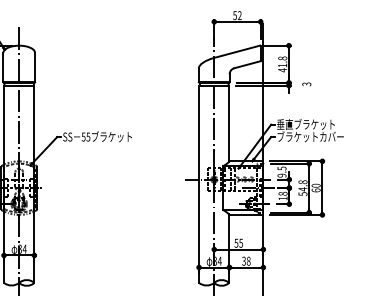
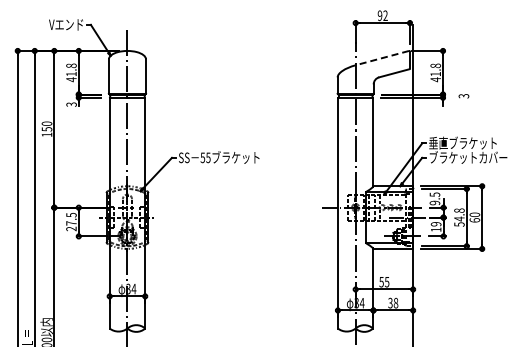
text: (234, 15) -> (379, 15), 52 -> 92
line: (237, 52) -> (382, 58), solid -> dashed
text: (283, 194) -> (436, 224), 18 -> 19

